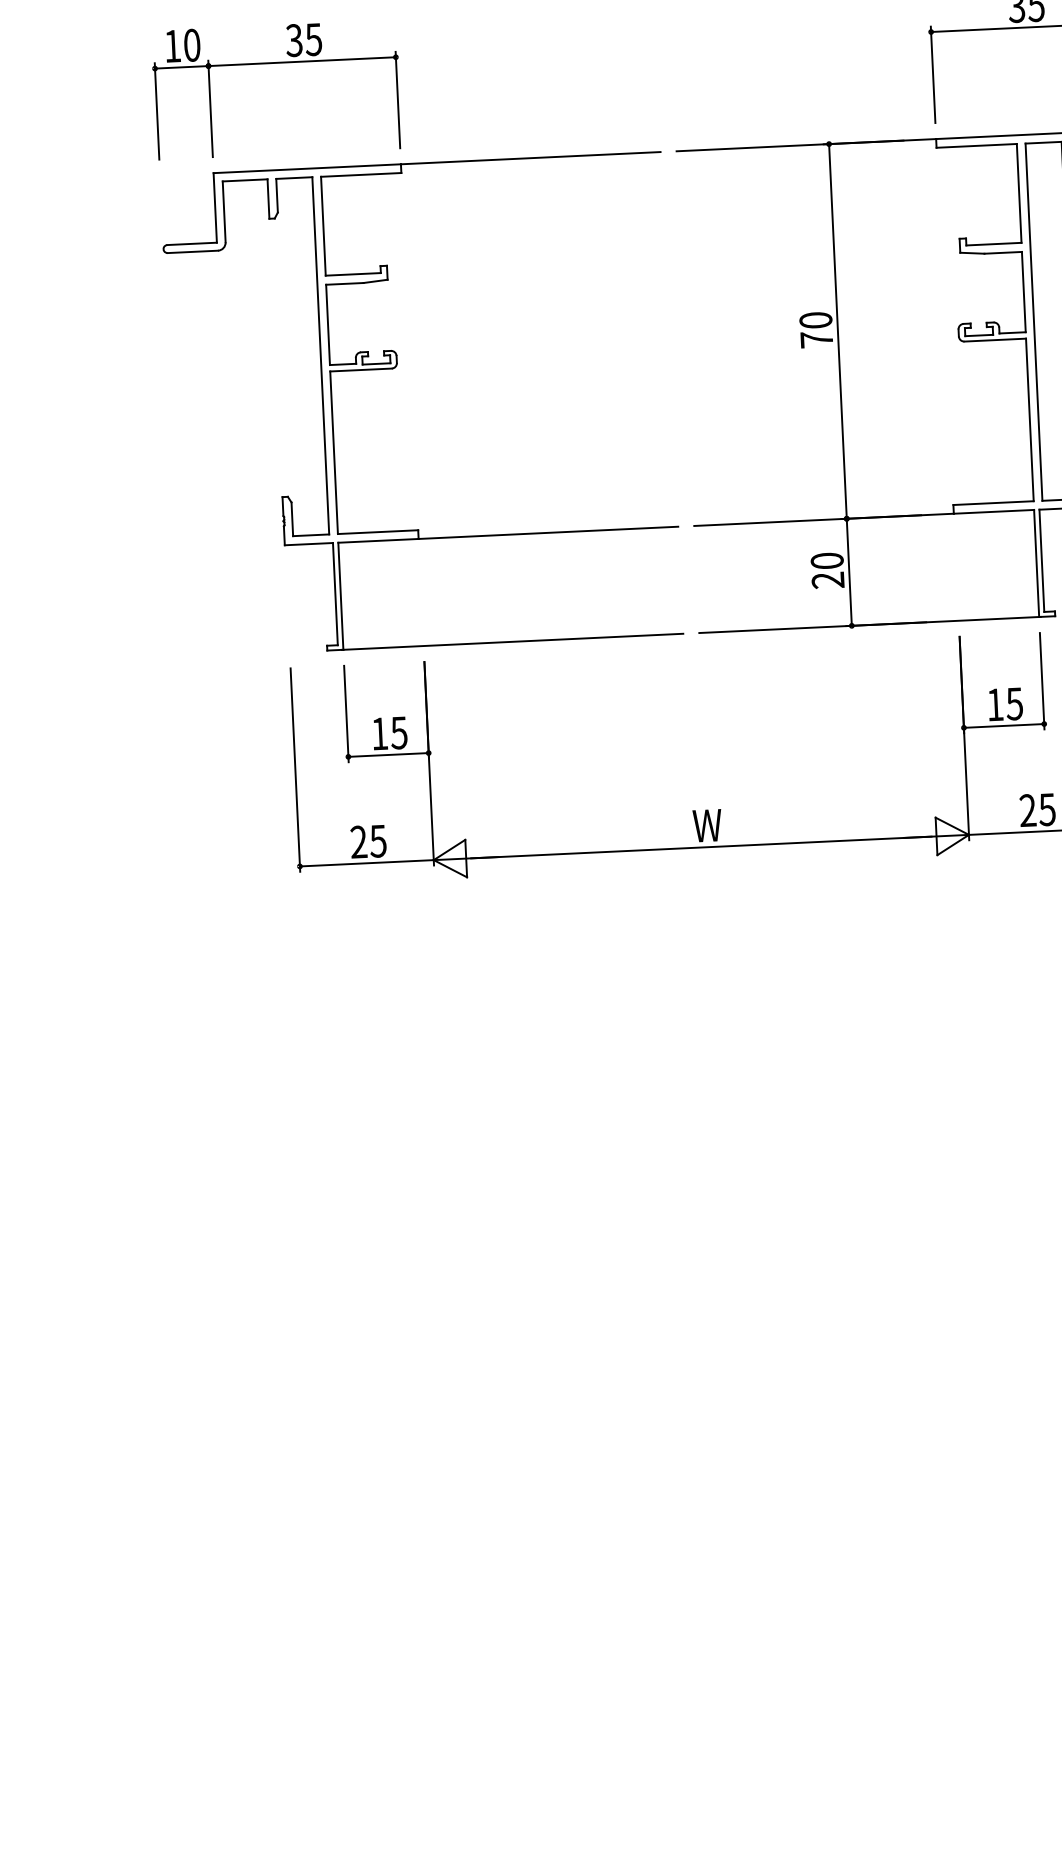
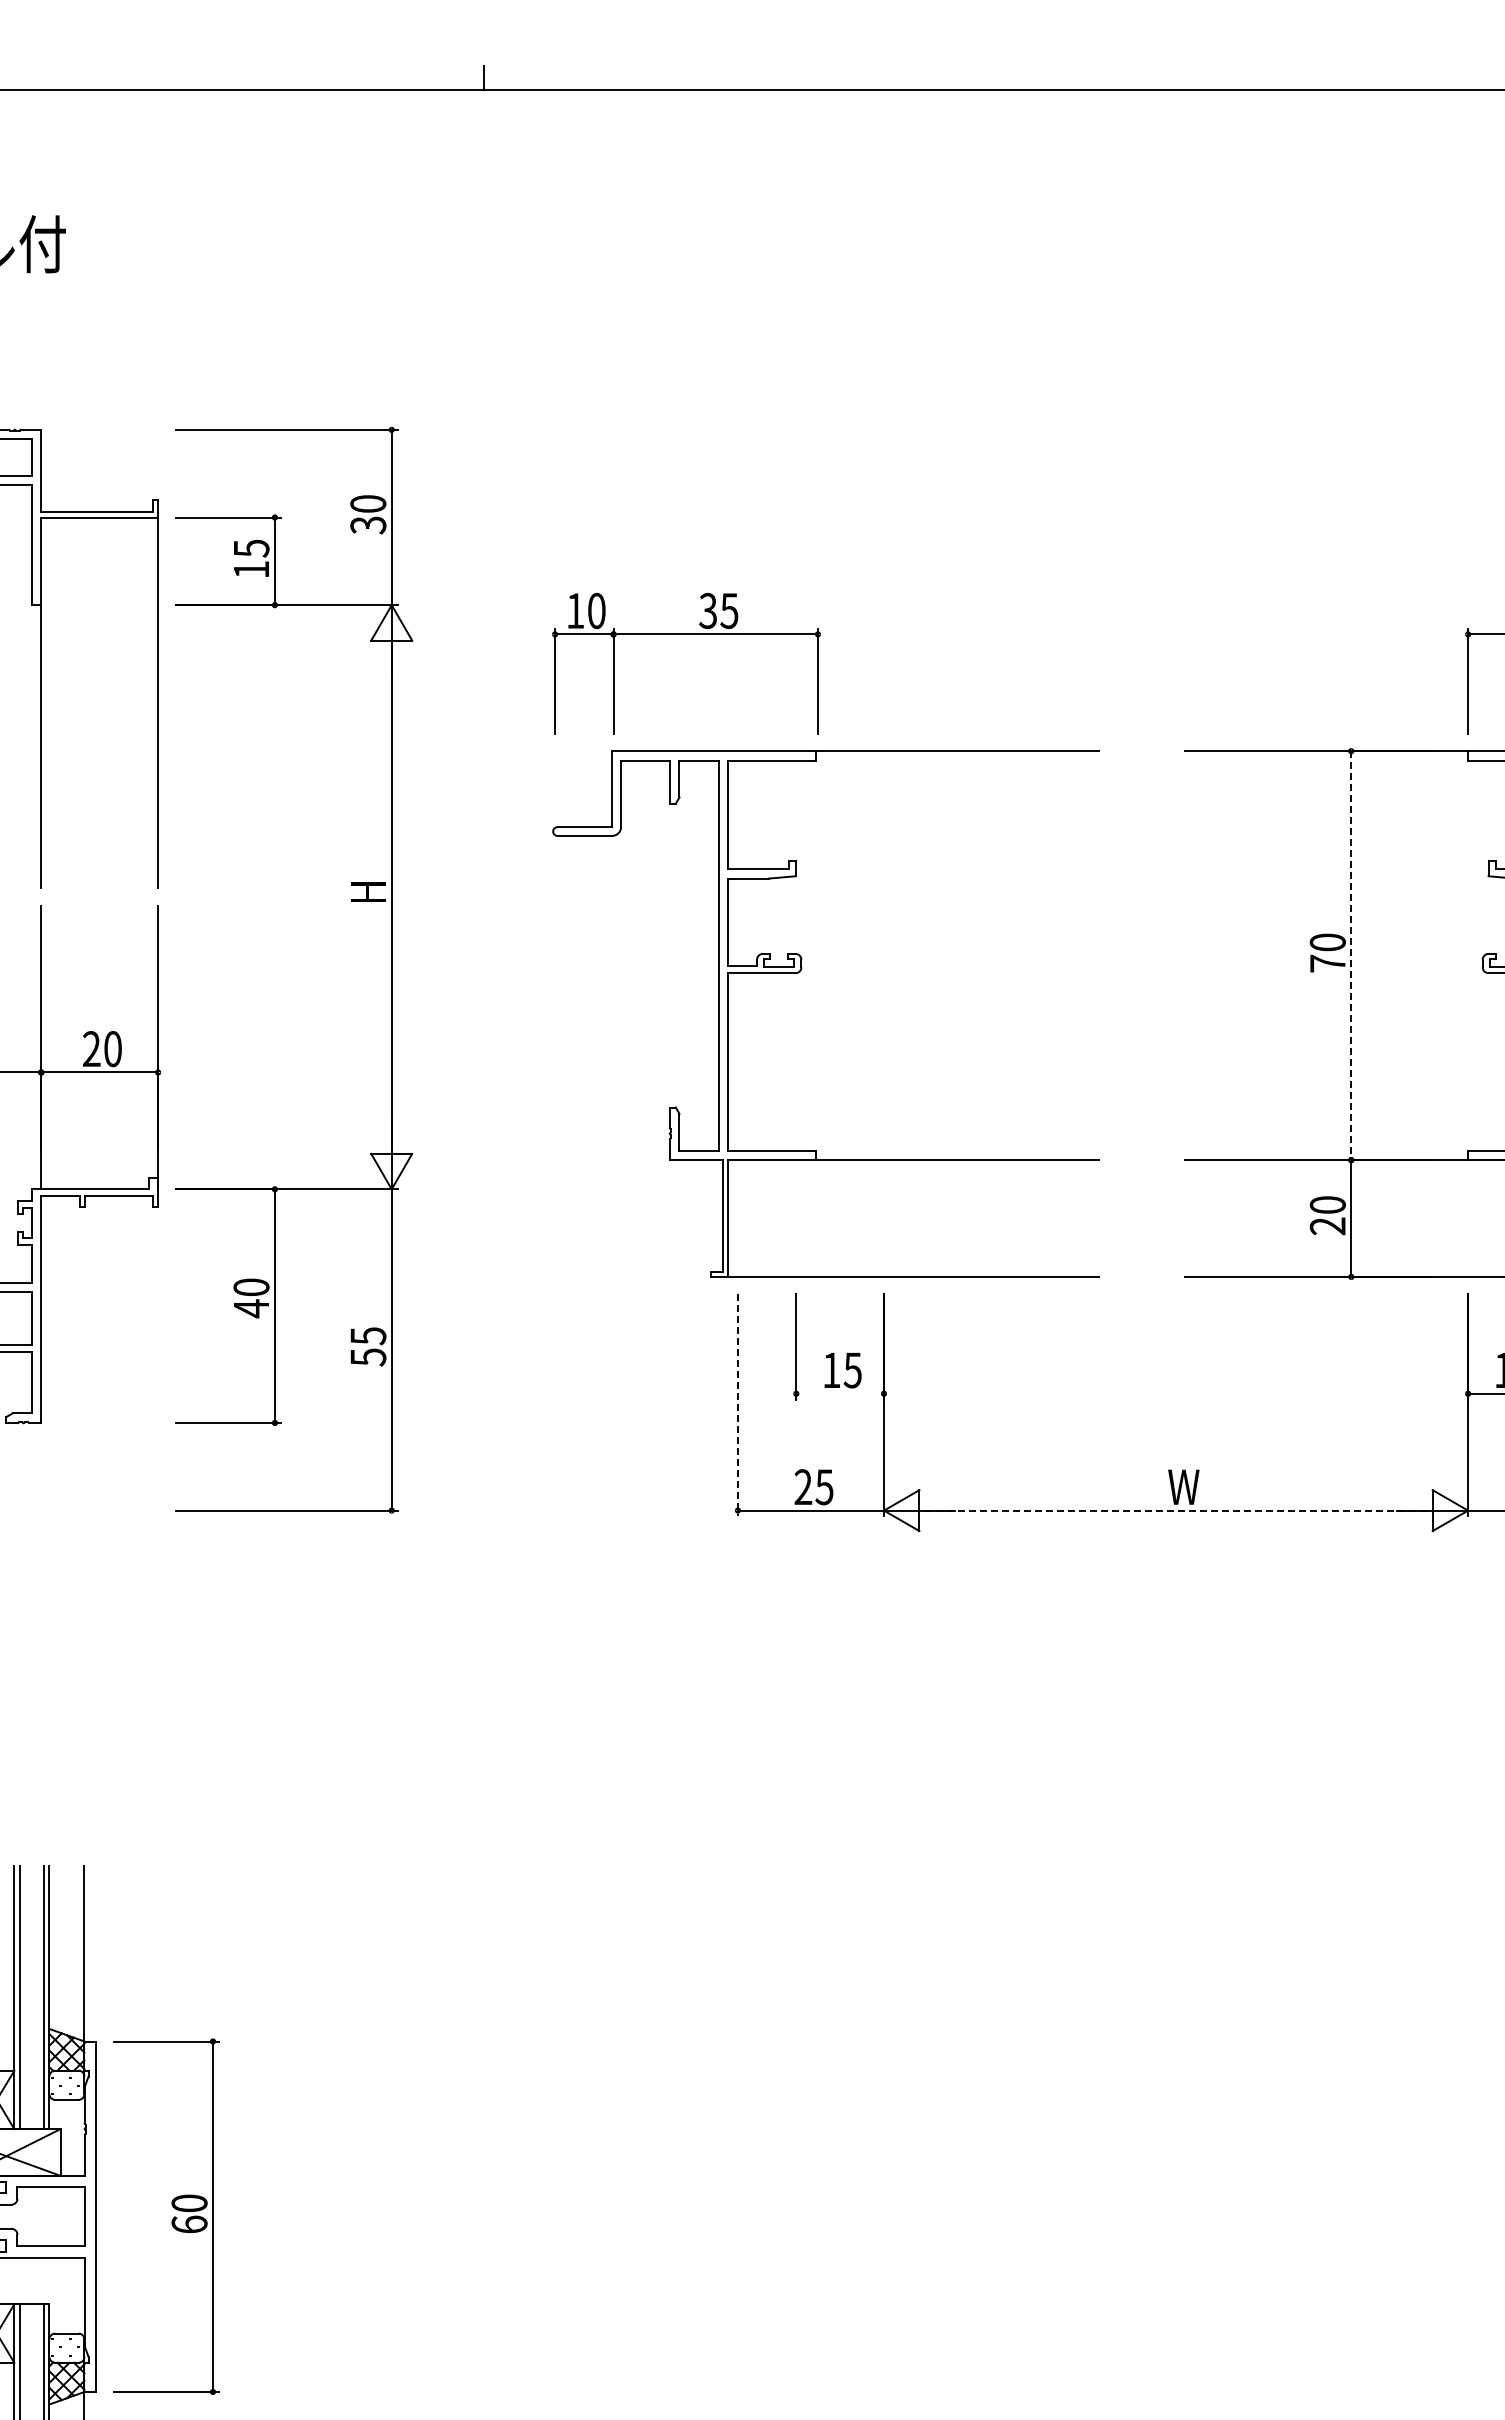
part: (275, 63) -> (686, 634), moved
line: (838, 332) -> (1351, 956), solid -> dashed
part: (394, 368) -> (798, 973), moved
line: (388, 754) -> (840, 1393), removed
line: (294, 770) -> (737, 1405), solid -> dashed
line: (701, 847) -> (1176, 1510), solid -> dashed

